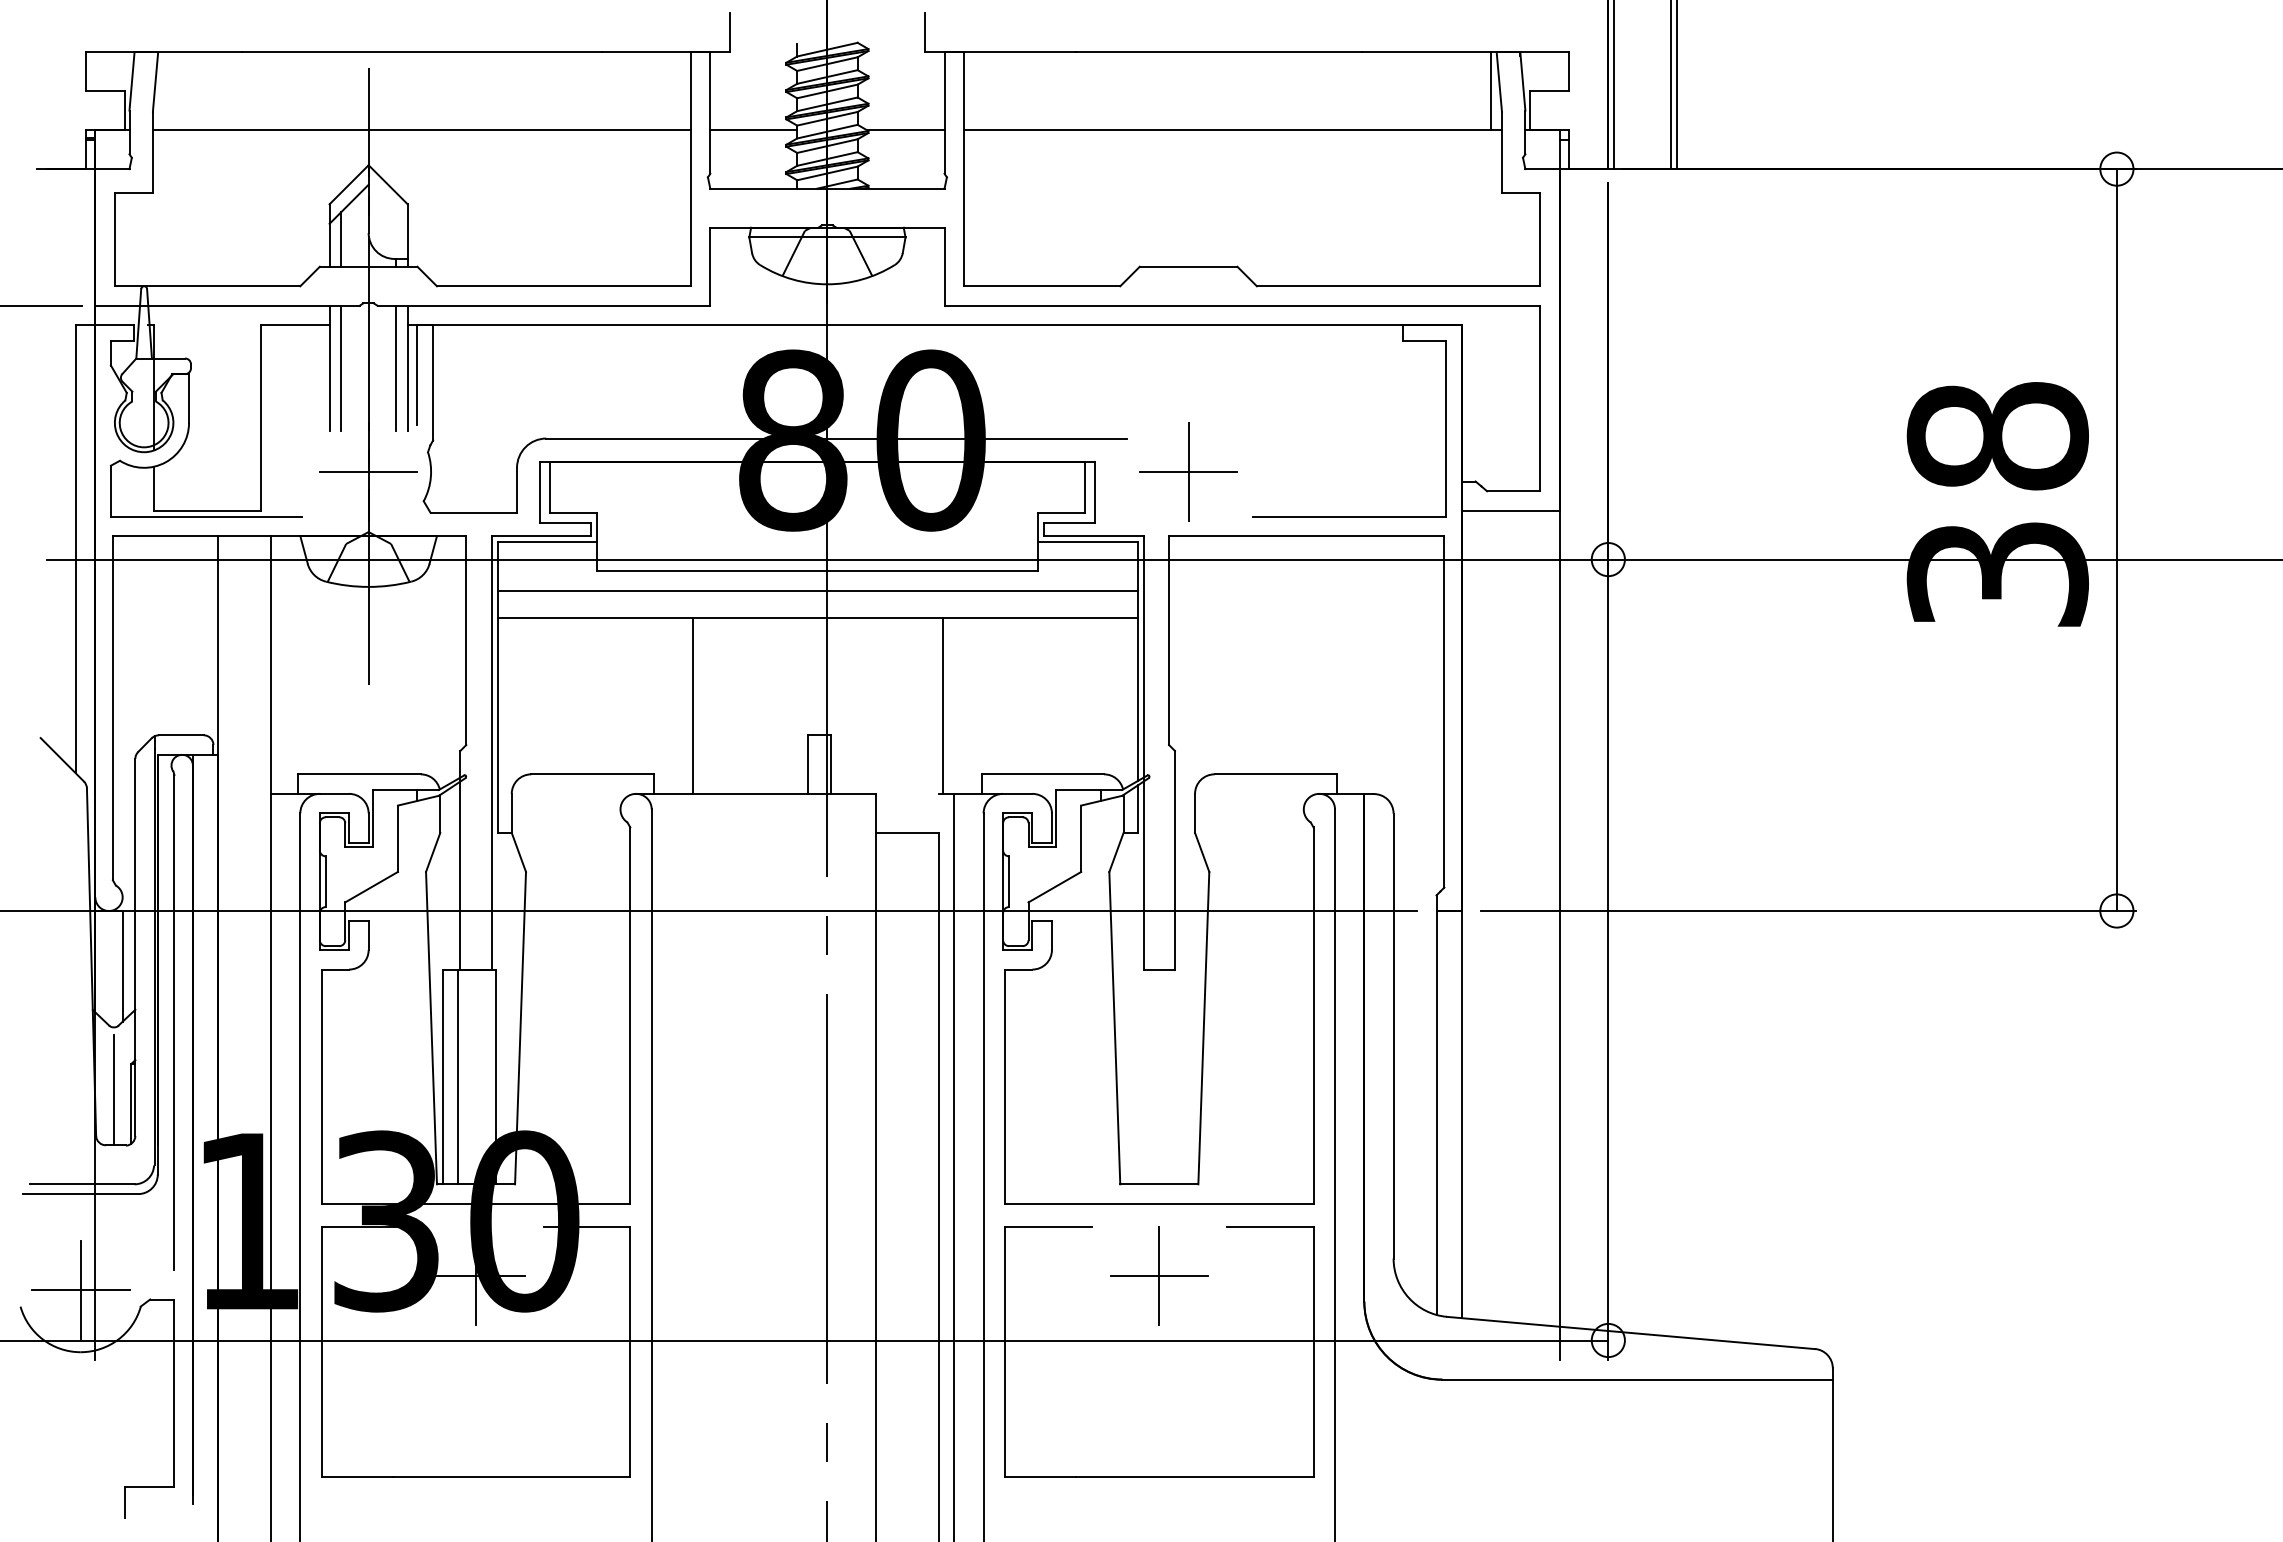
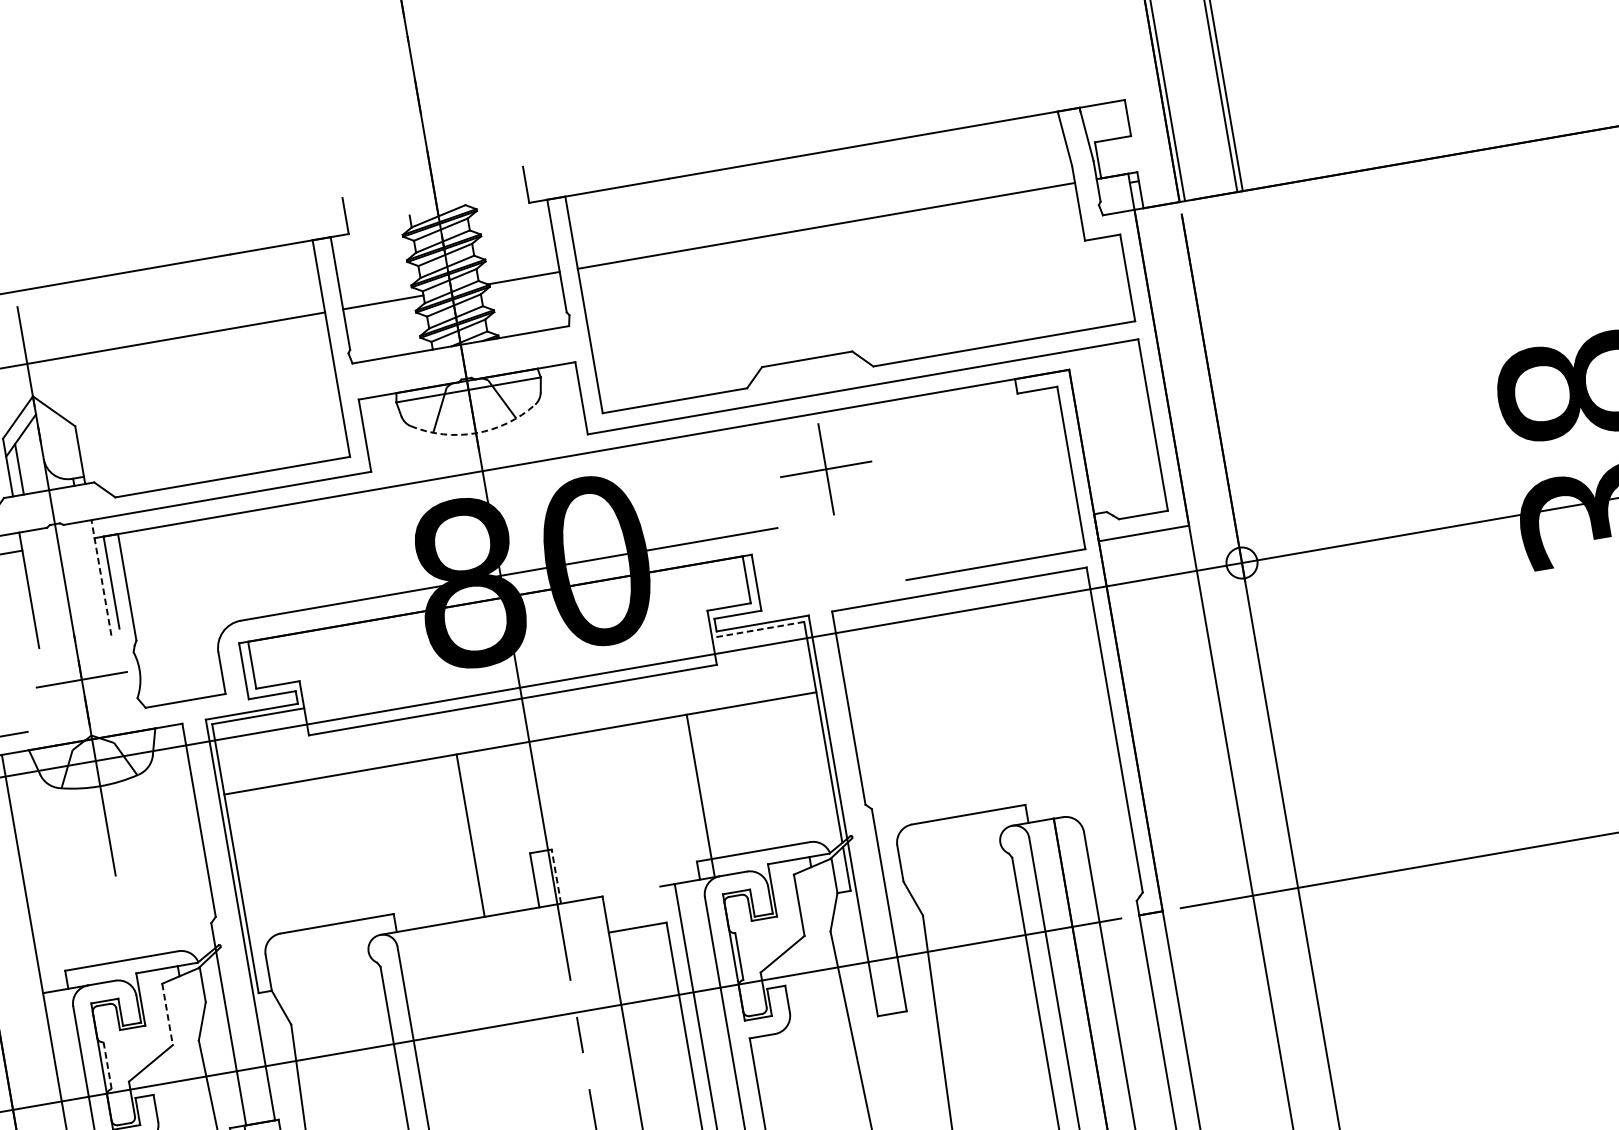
line: (1491, 91) -> (1059, 148), removed
arc: (827, 284) -> (476, 433), solid -> dashed
line: (341, 367) -> (40, 587), removed
line: (395, 367) -> (90, 579), removed
line: (407, 367) -> (101, 577), solid -> dashed
part: (1188, 471) -> (826, 469), moved
line: (1088, 542) -> (758, 630), solid -> dashed
line: (817, 590) -> (515, 717), removed
line: (692, 705) -> (470, 835), moved
line: (942, 705) -> (700, 795), moved
line: (831, 764) -> (556, 876), solid -> dashed
line: (397, 839) -> (167, 1015), solid -> dashed
line: (325, 881) -> (107, 1065), solid -> dashed

